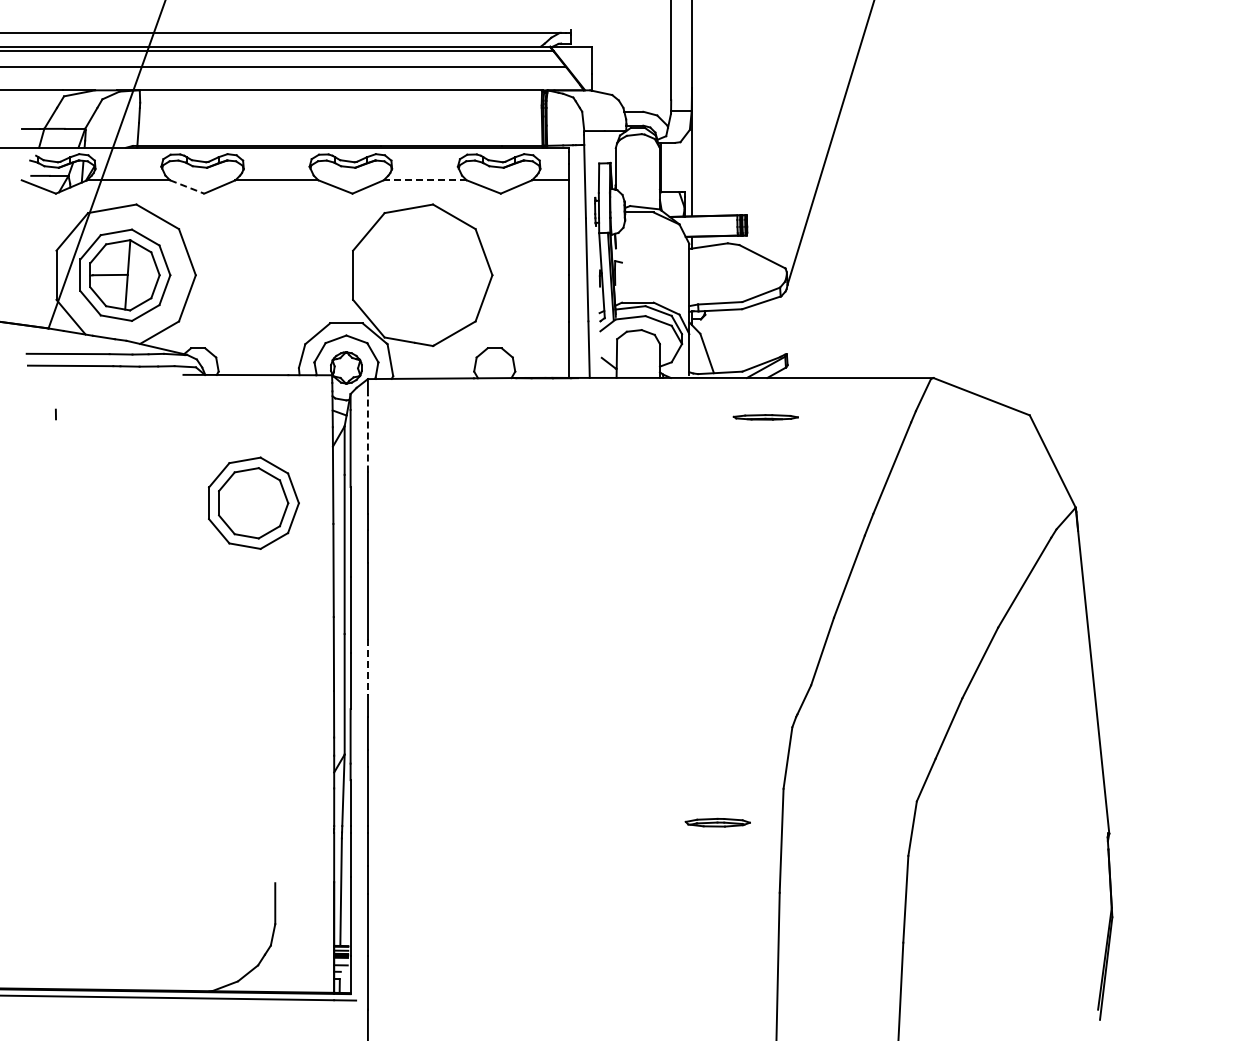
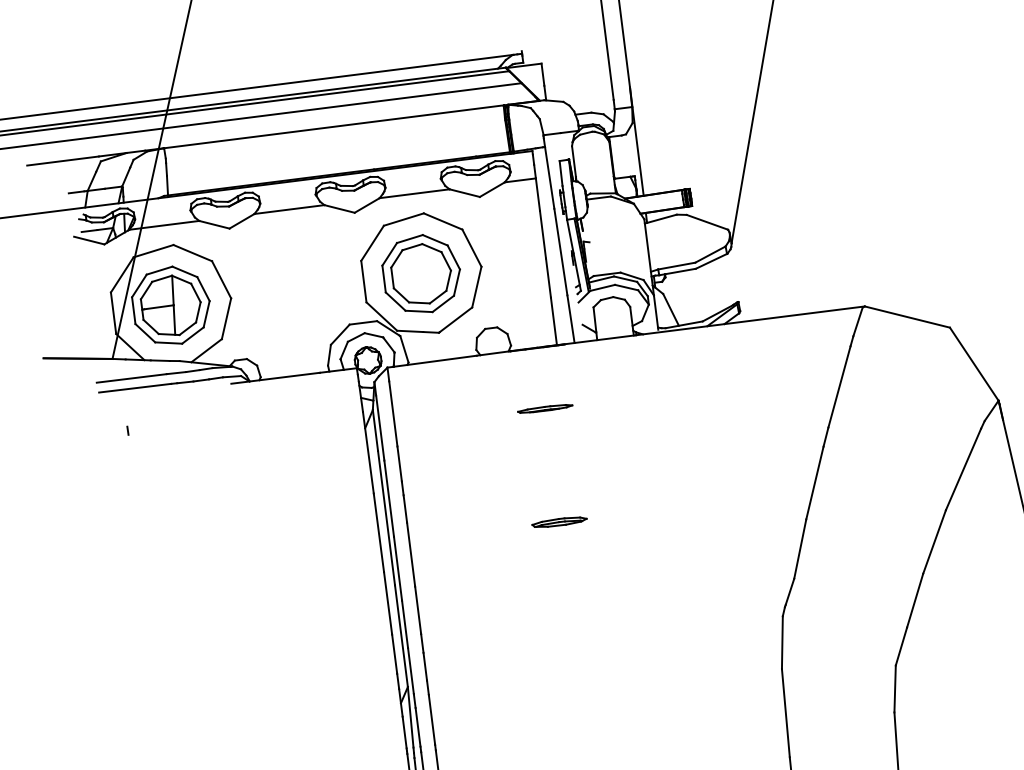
line: (424, 180) -> (414, 194), dashed -> solid
line: (187, 187) -> (214, 225), dashed -> solid
part: (765, 417) -> (544, 408), moved
line: (367, 433) -> (392, 413), dashed -> solid
part: (253, 502) -> (421, 273), moved
line: (367, 667) -> (417, 611), dashed -> solid
part: (717, 822) -> (559, 522), moved

